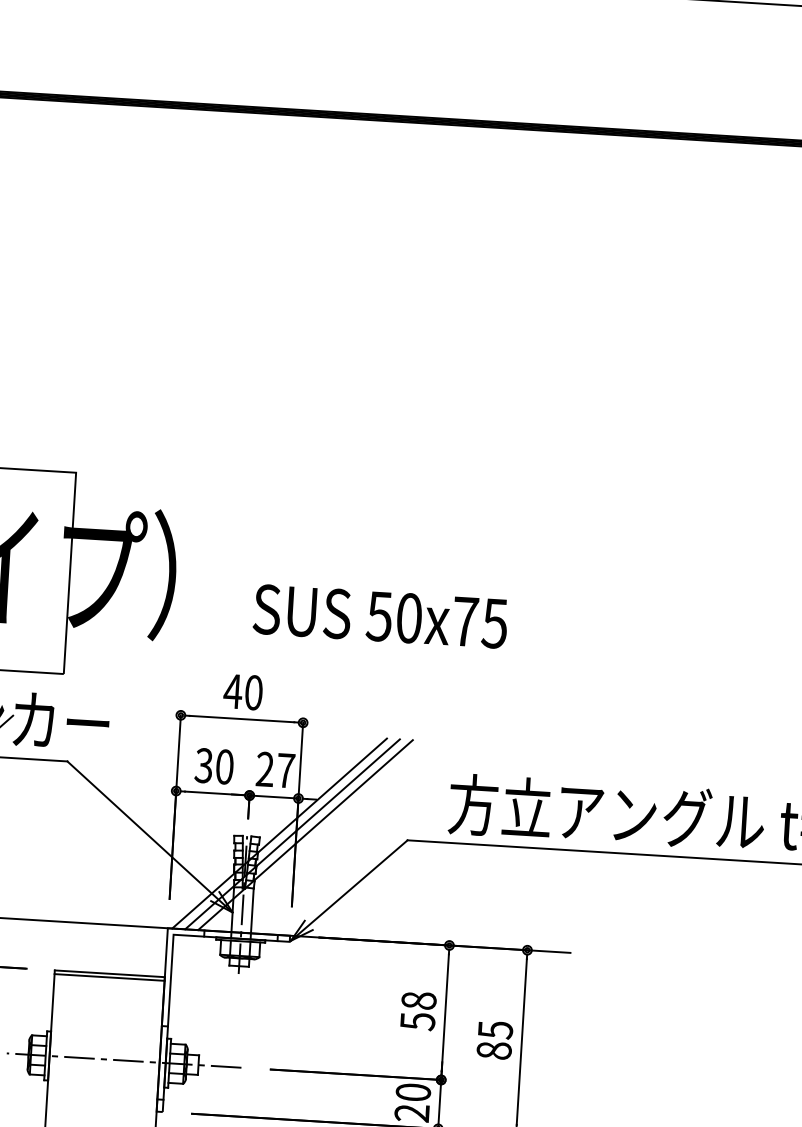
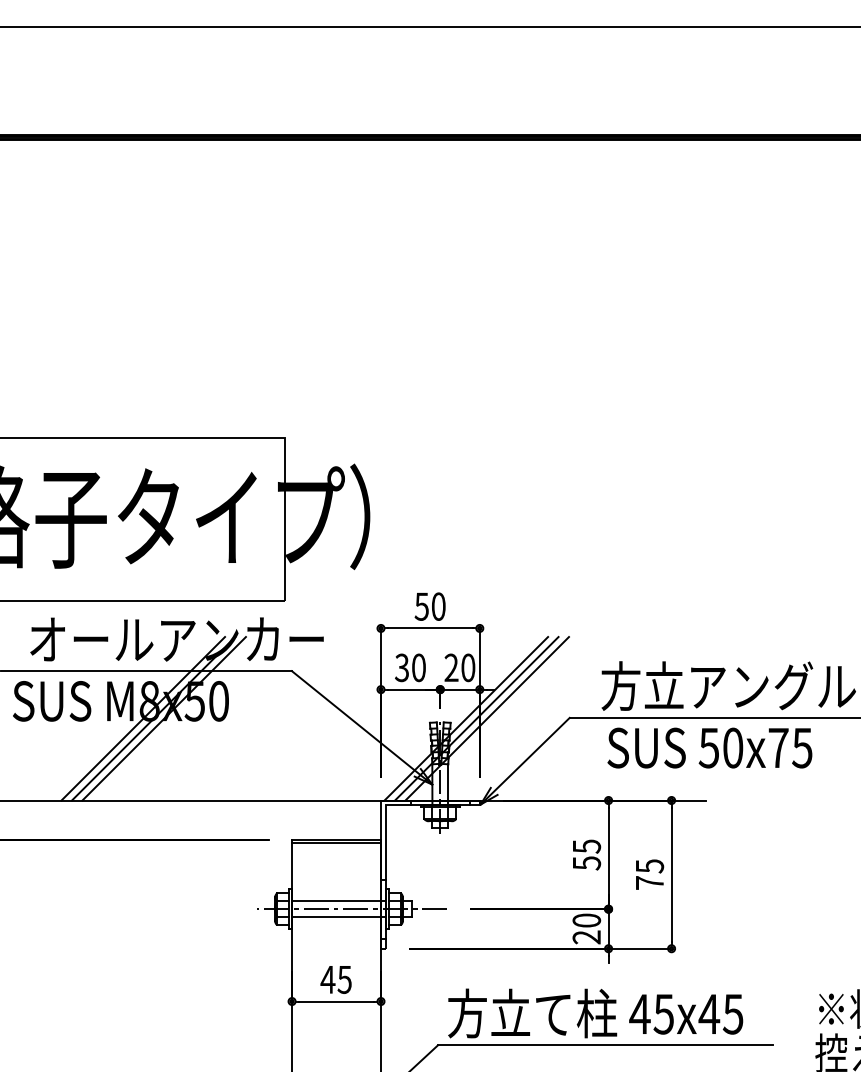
text: (380, 615) -> (709, 747), moved
text: (232, 691) -> (421, 606), 40 -> 50
text: (286, 770) -> (468, 667), 27 -> 20
text: (418, 1000) -> (586, 846), 58 -> 55
line: (107, 1049) -> (338, 901), added
text: (493, 1050) -> (649, 882), 85 -> 75
line: (106, 1069) -> (338, 917), added

